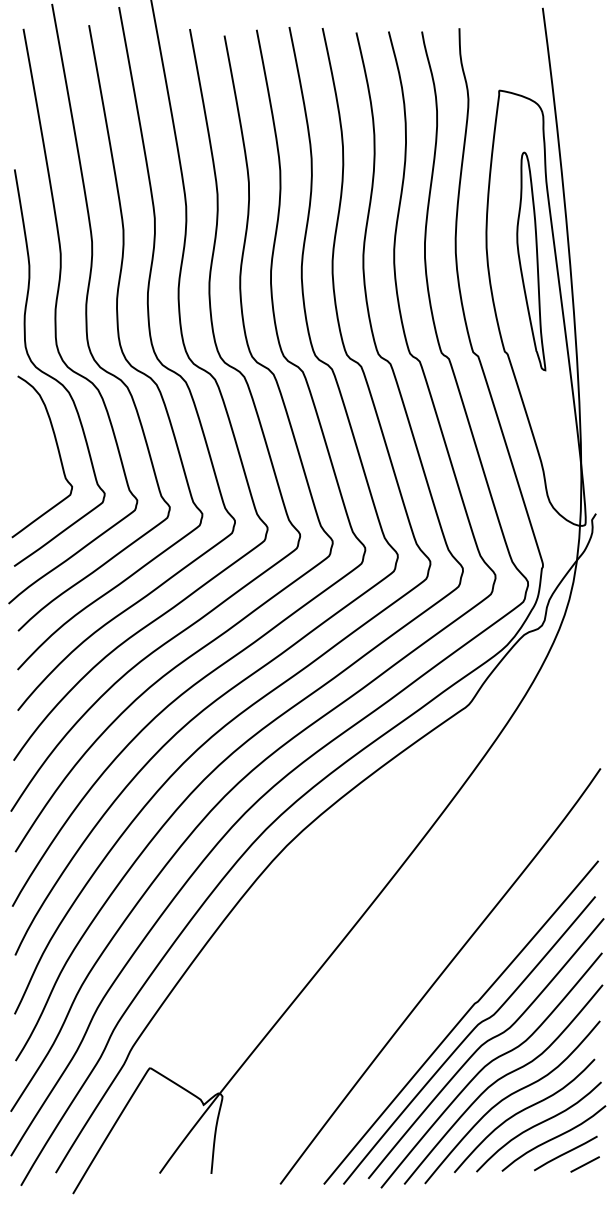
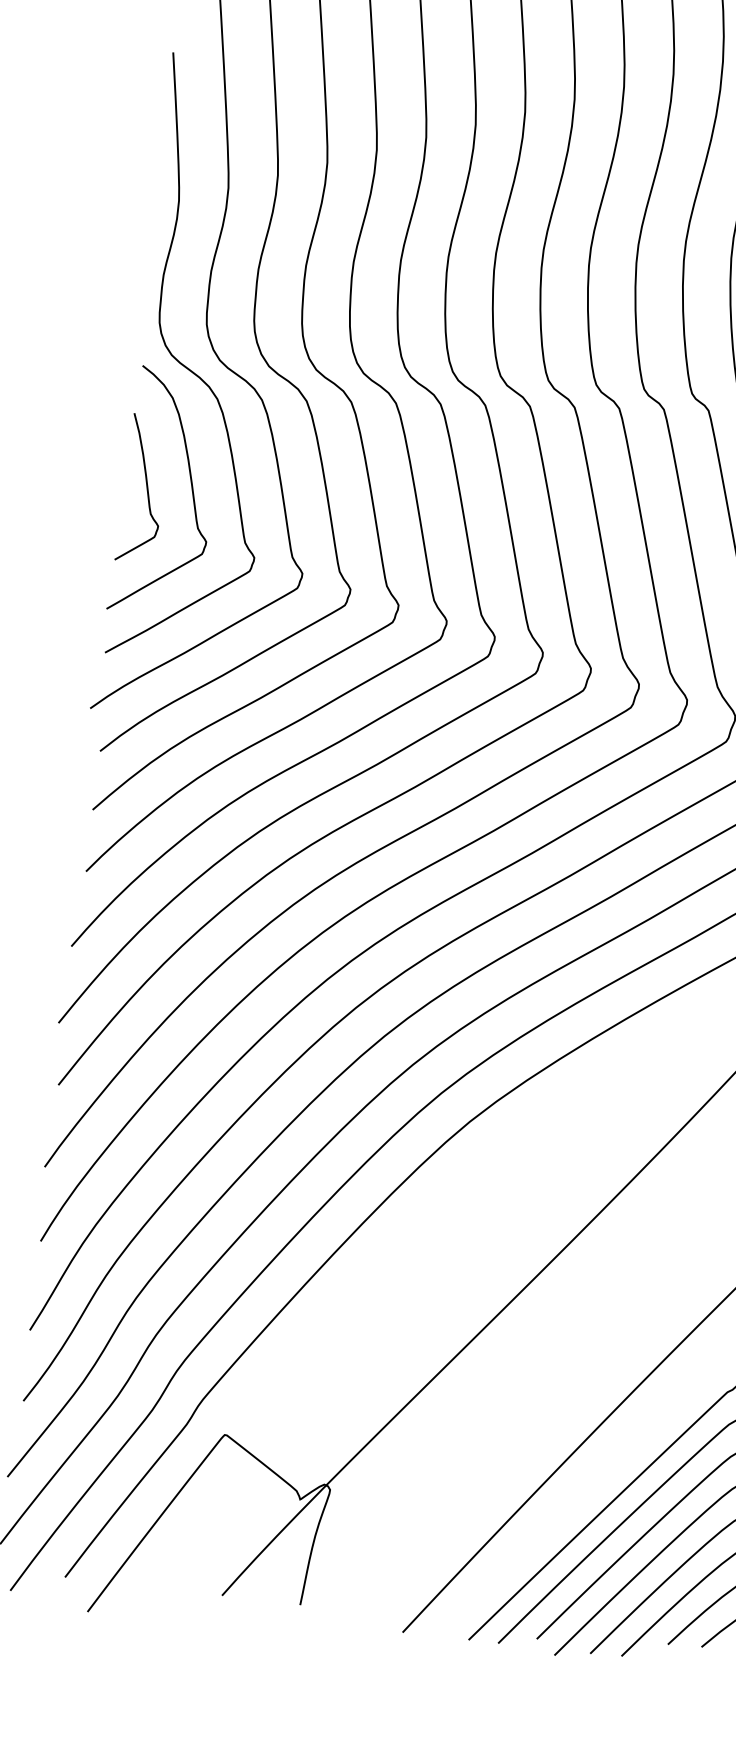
curve: (28, 455) -> (145, 487), added

